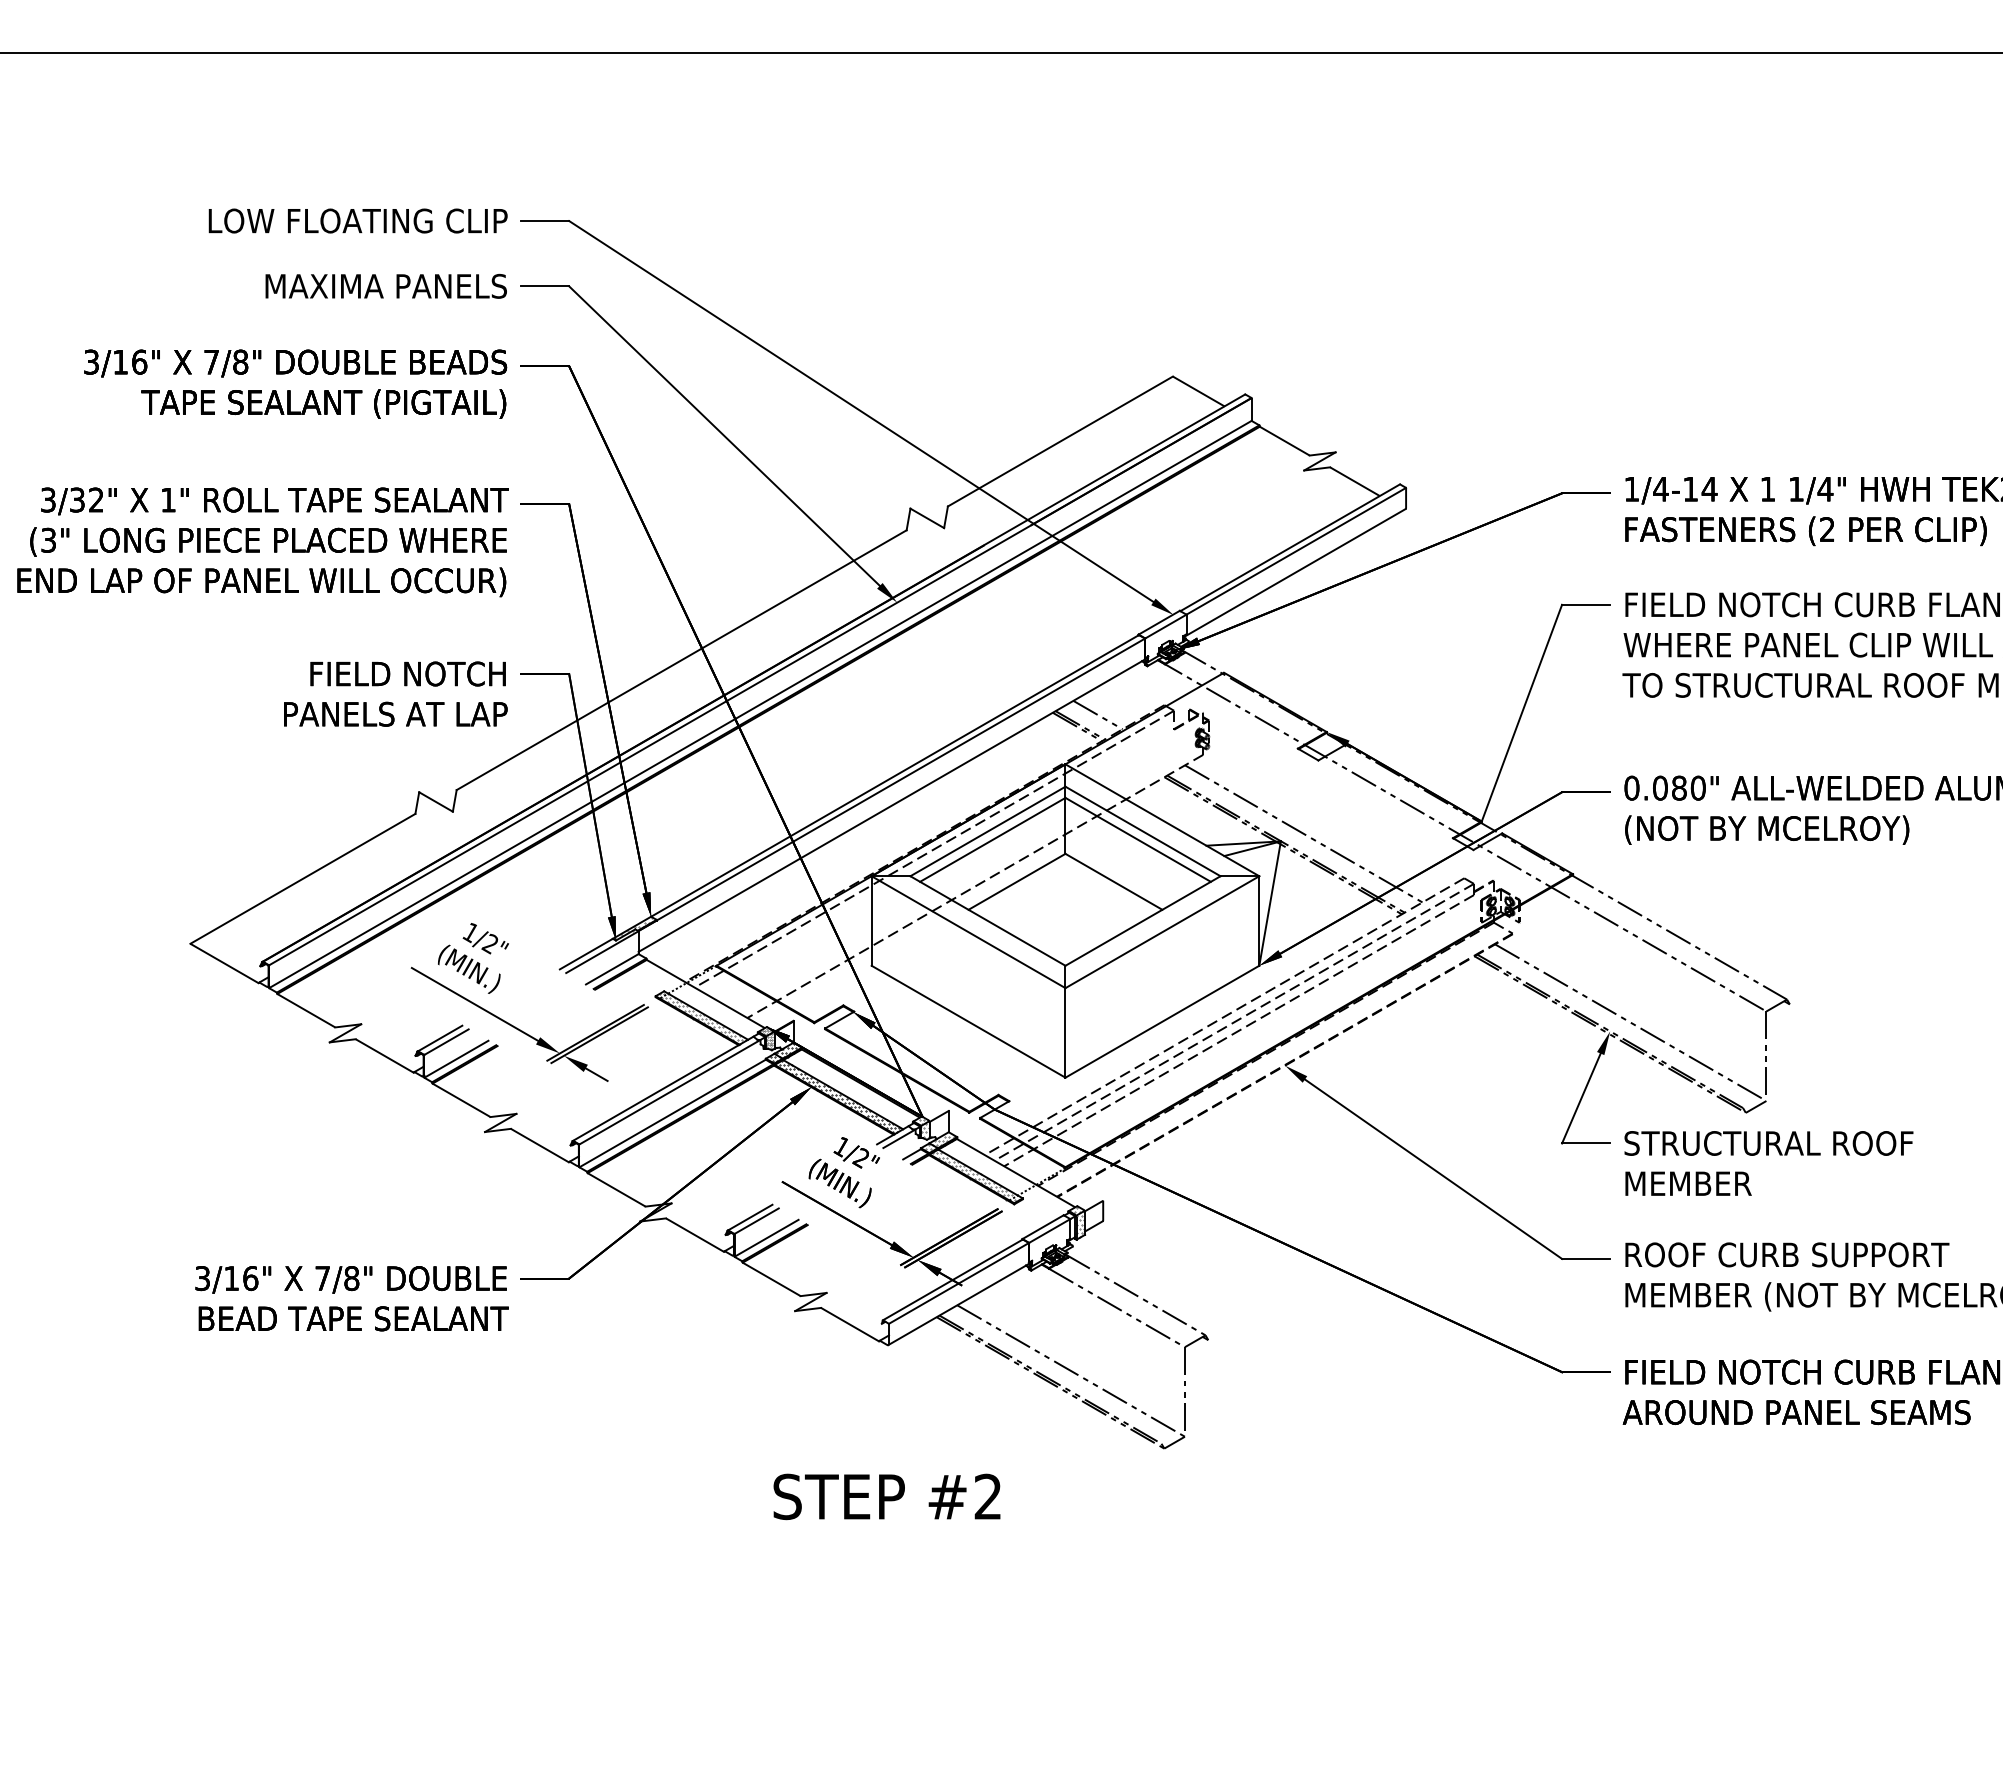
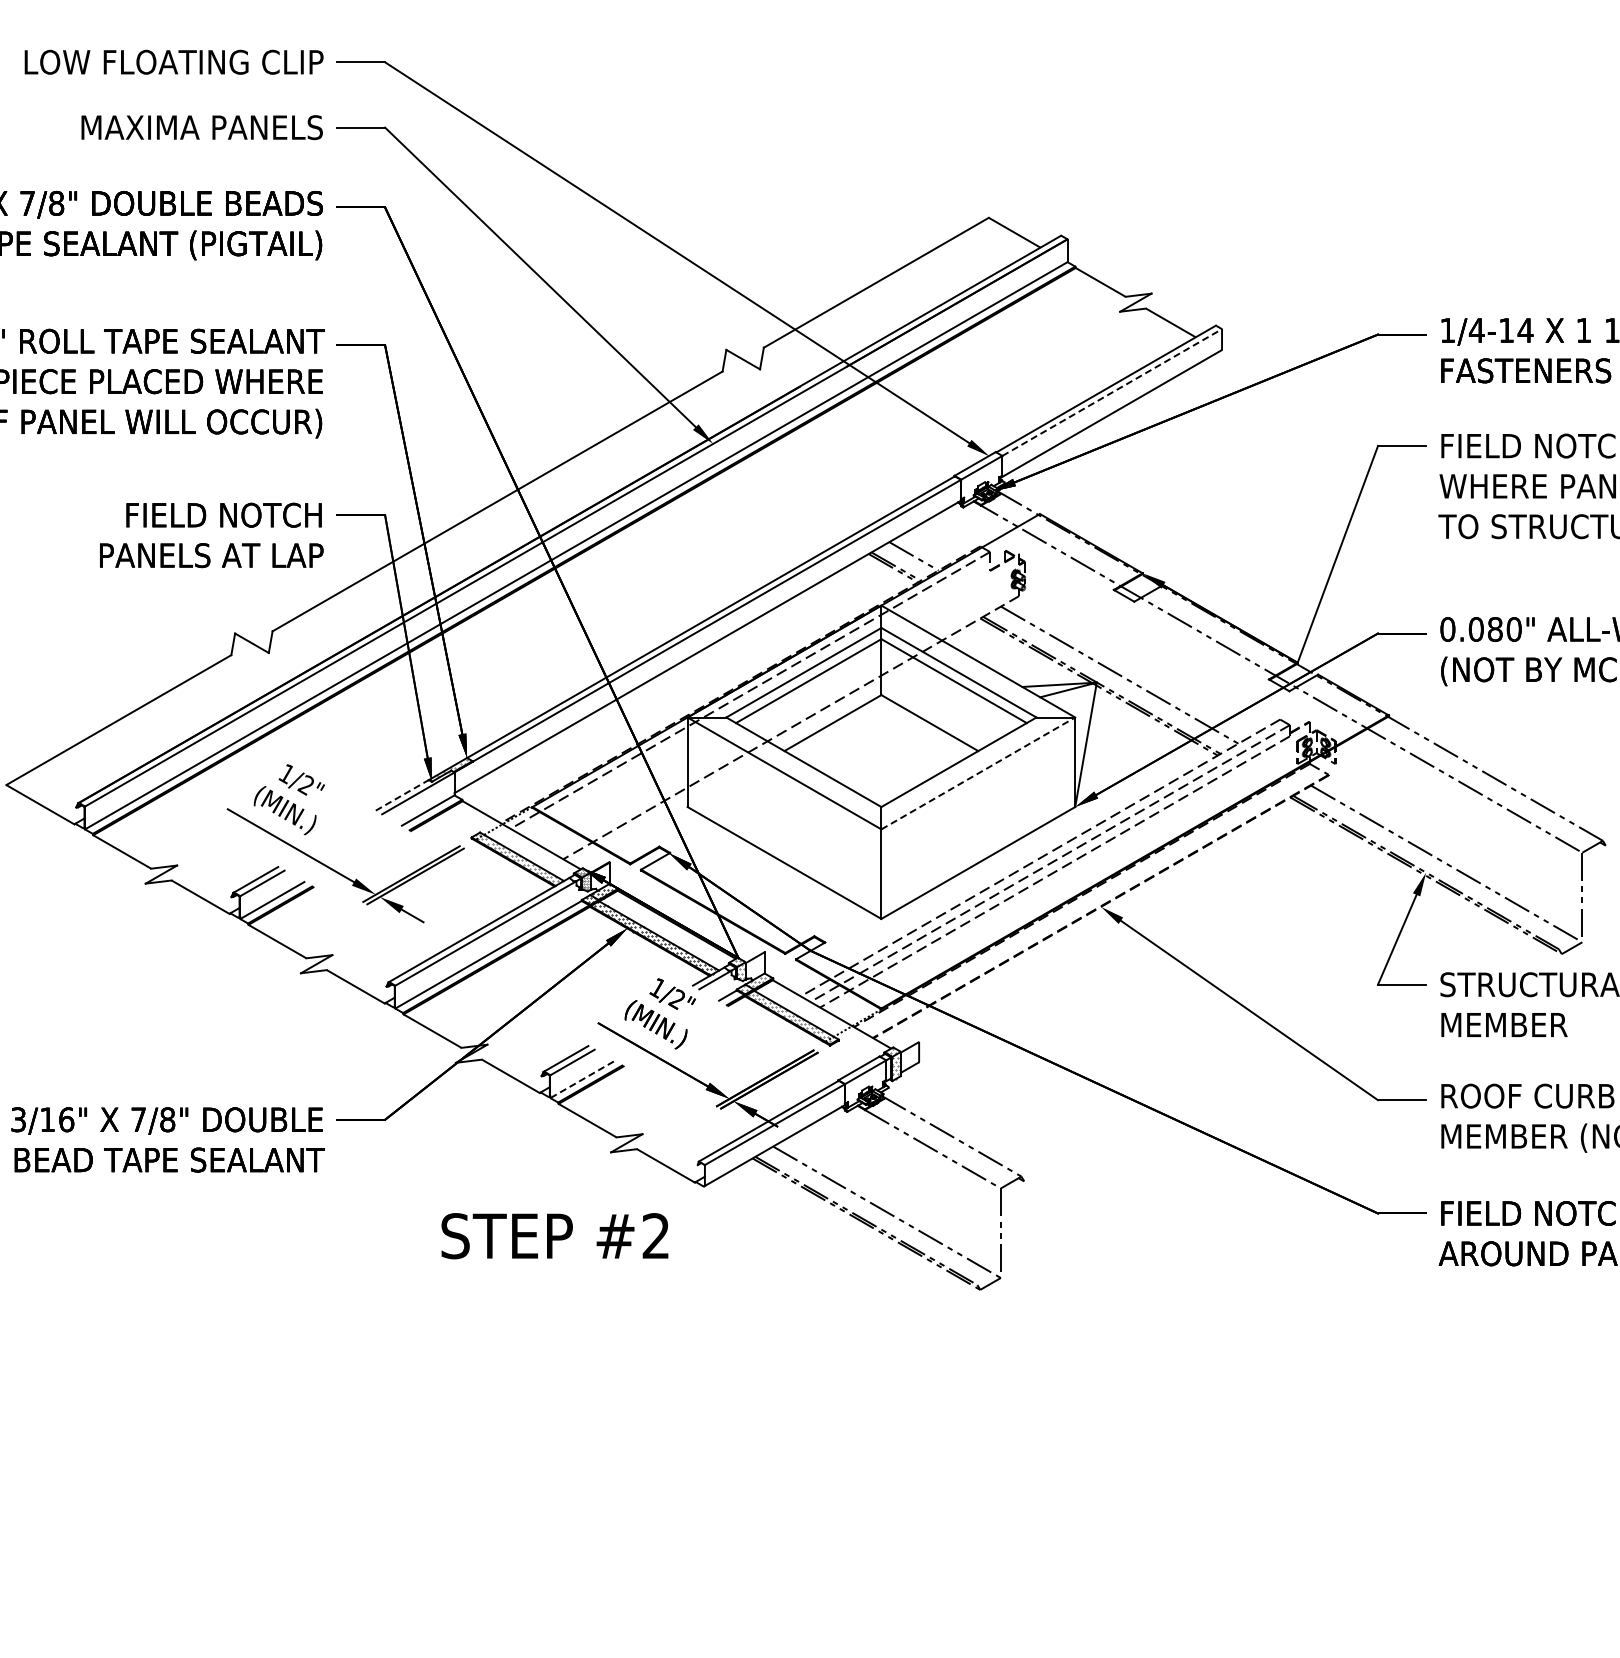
line: (1296, 551) -> (1112, 392), solid -> dashed
line: (1162, 932) -> (978, 773), solid -> dashed
line: (586, 953) -> (402, 794), solid -> dashed
line: (766, 1238) -> (582, 1079), solid -> dashed
text: (886, 1496) -> (554, 1235), moved

